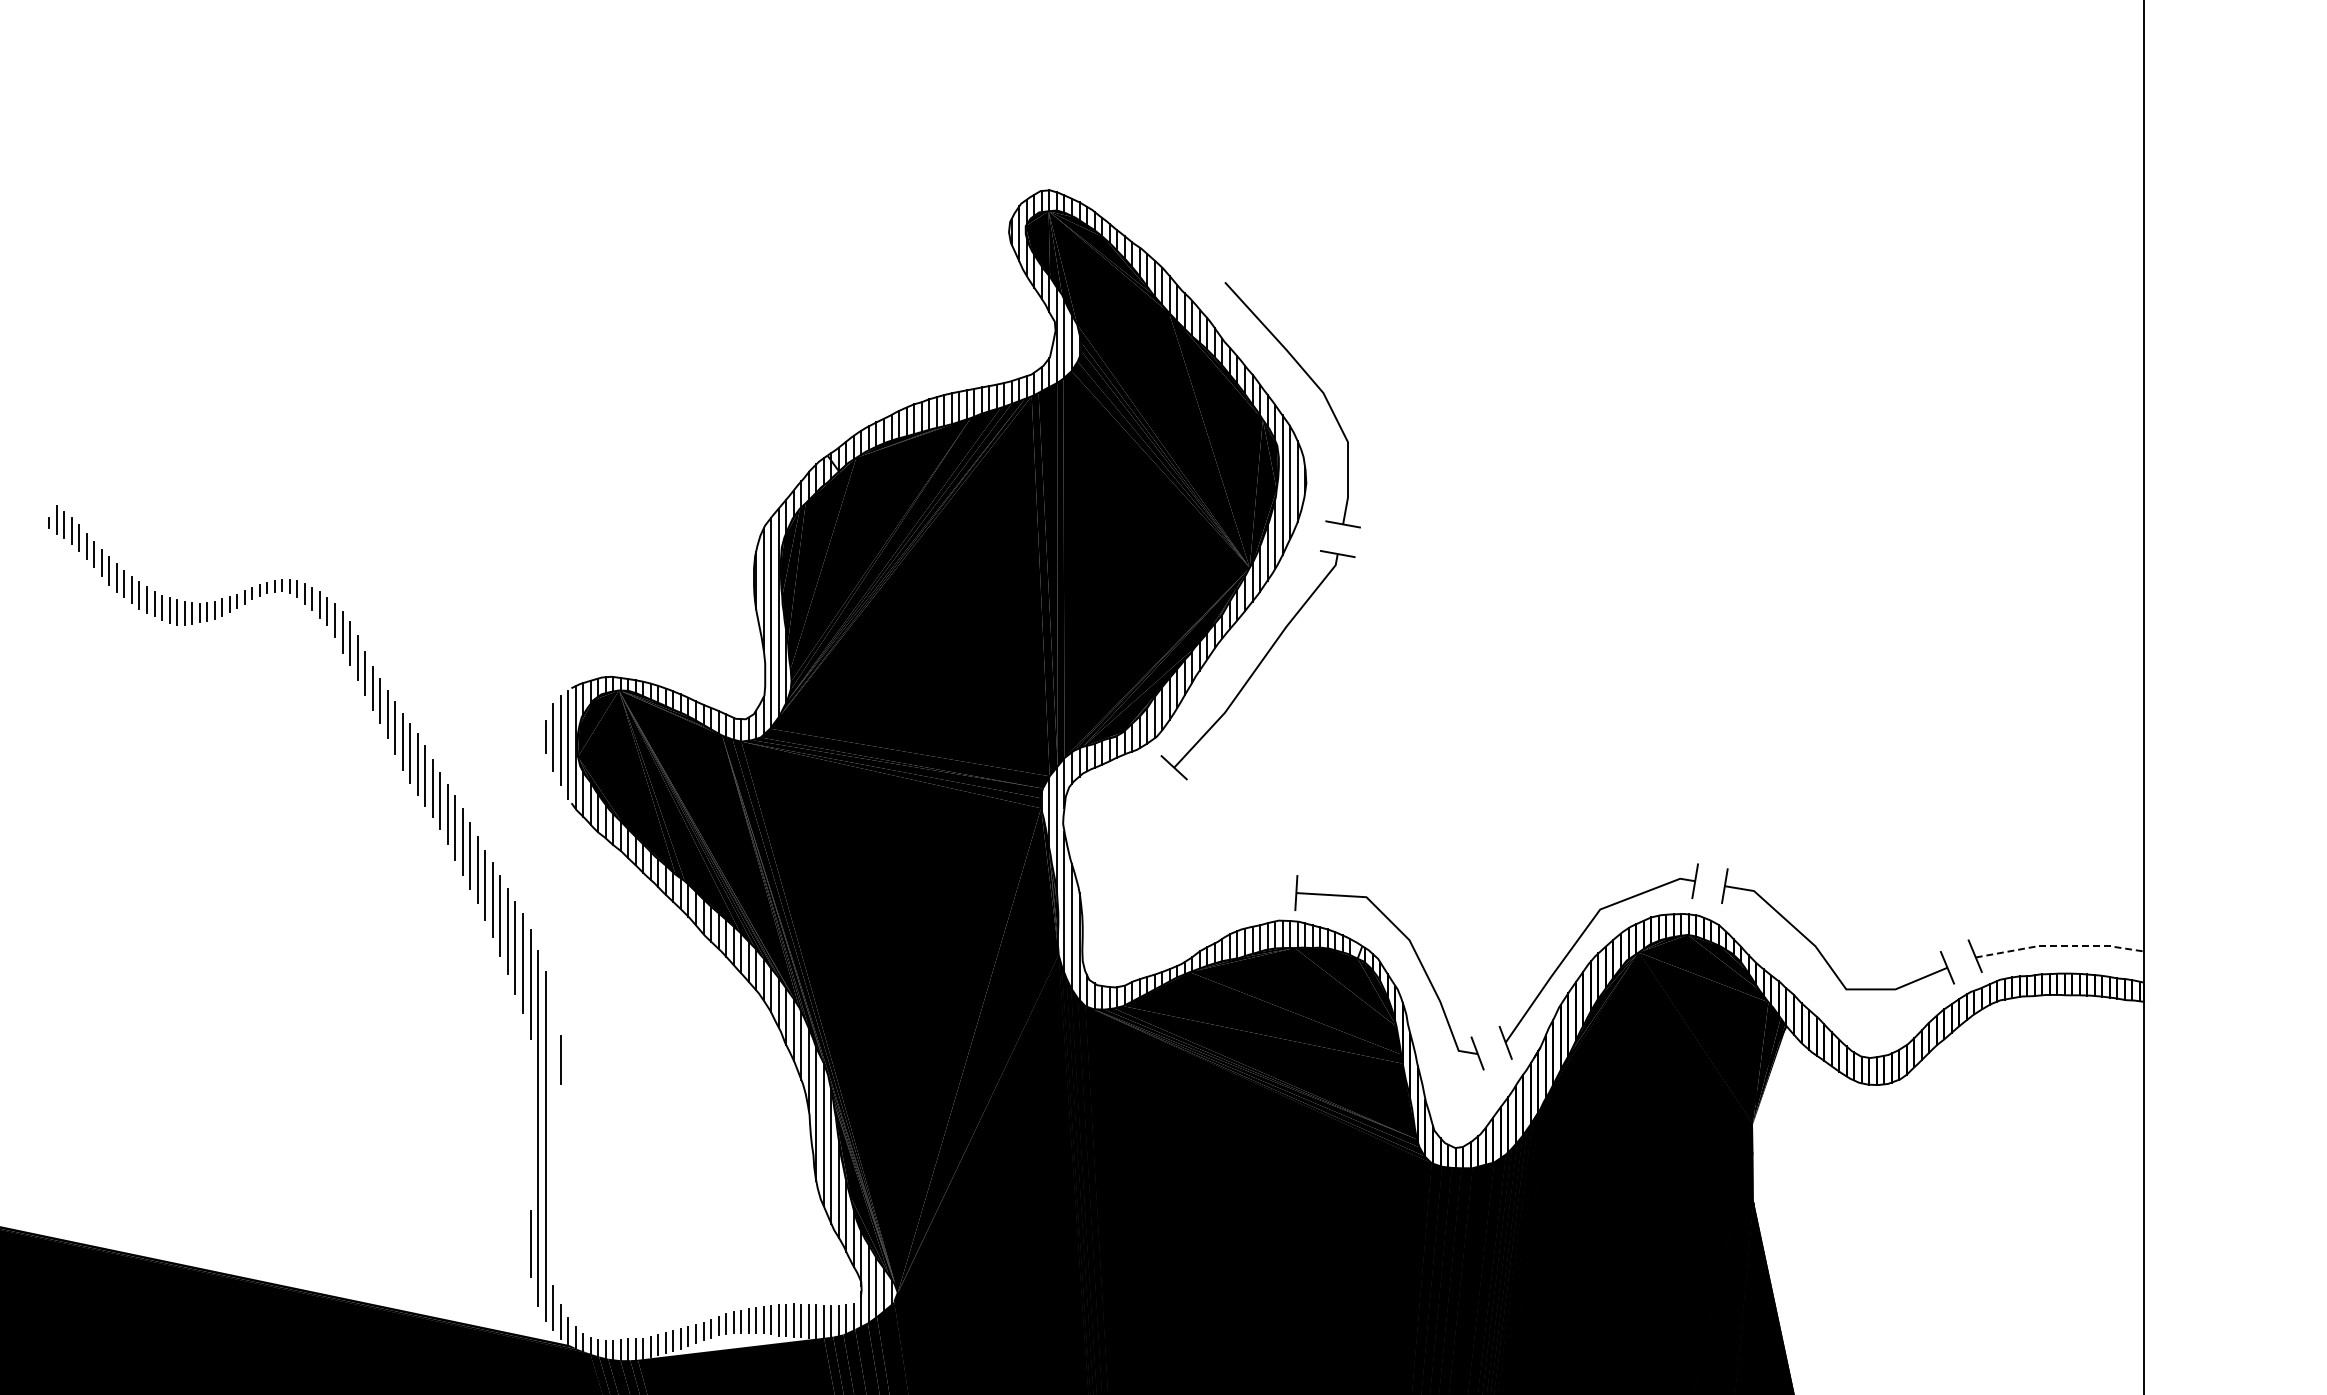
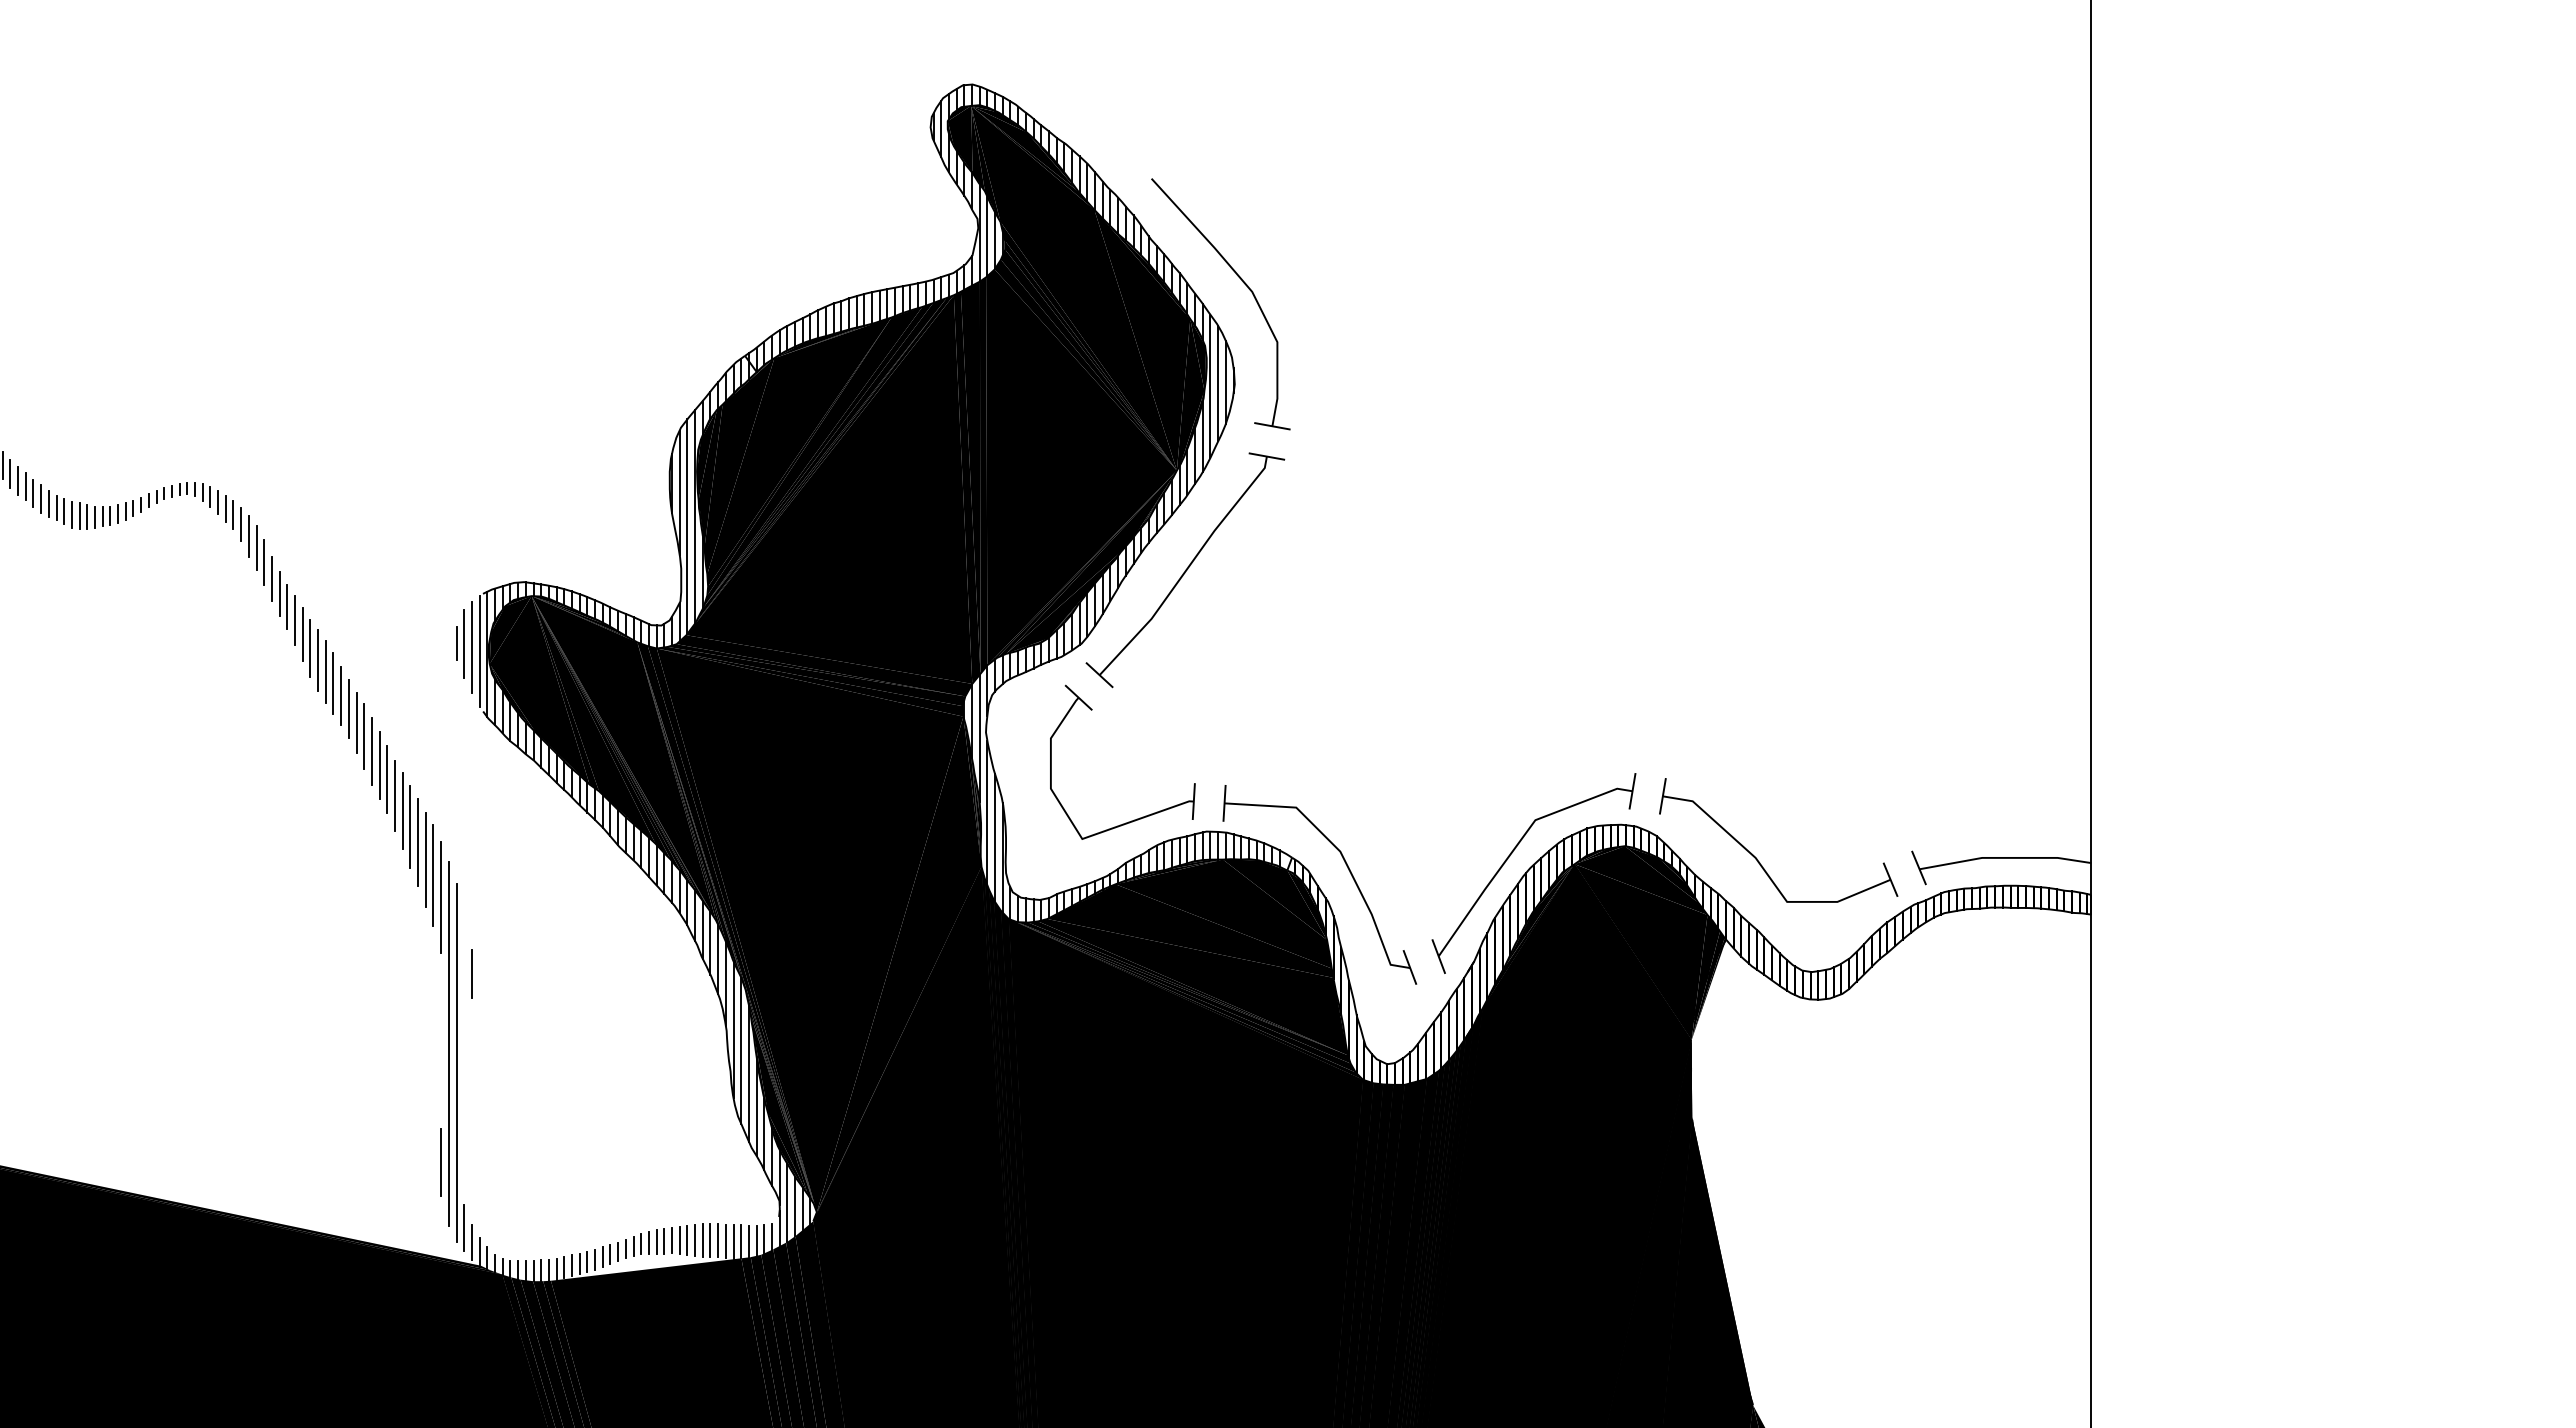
part: (1216, 905) -> (1142, 816), added
line: (2060, 945) -> (2006, 857), dashed -> solid

